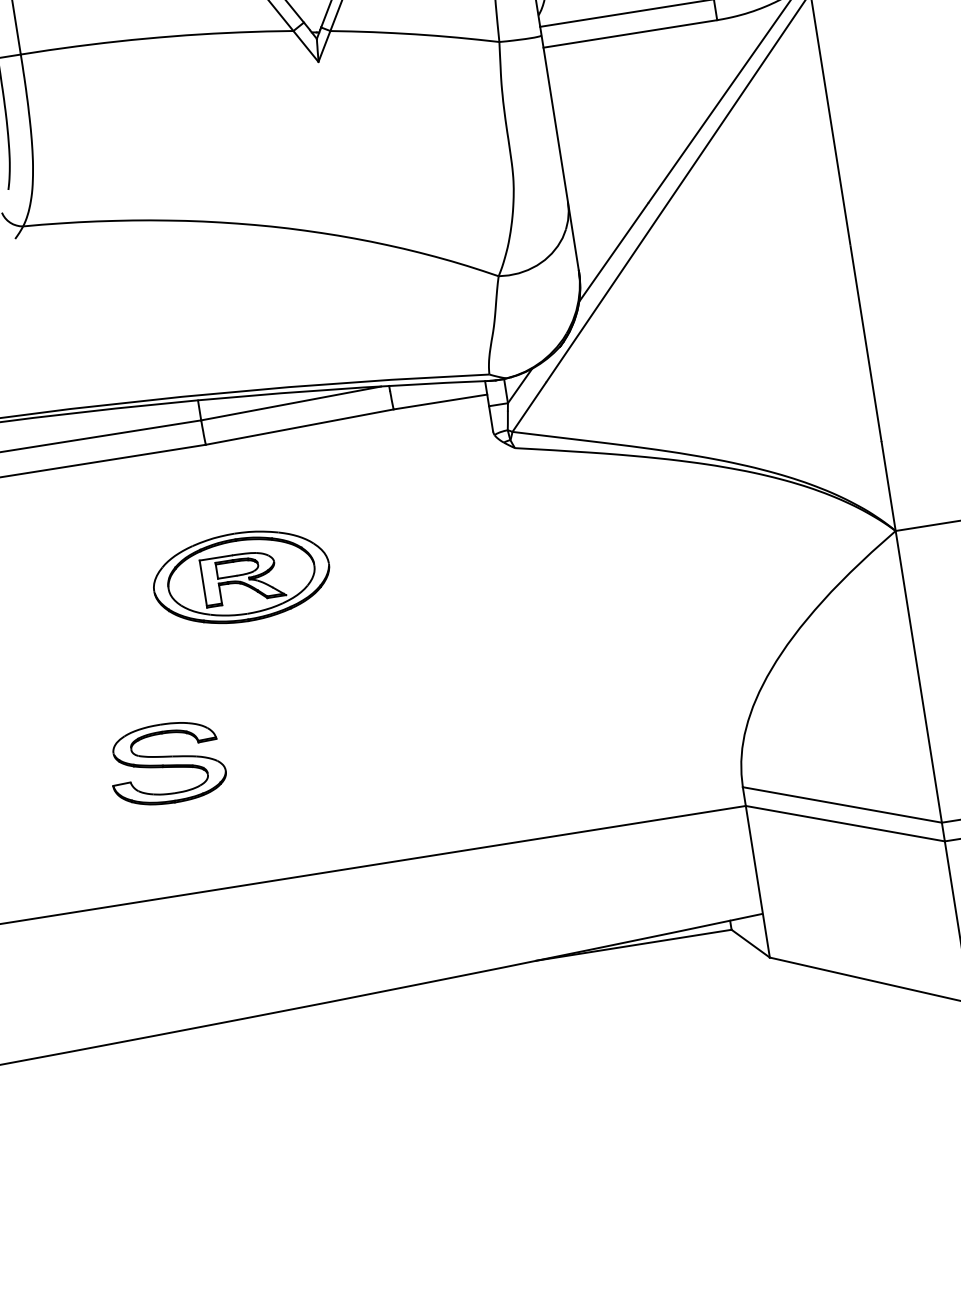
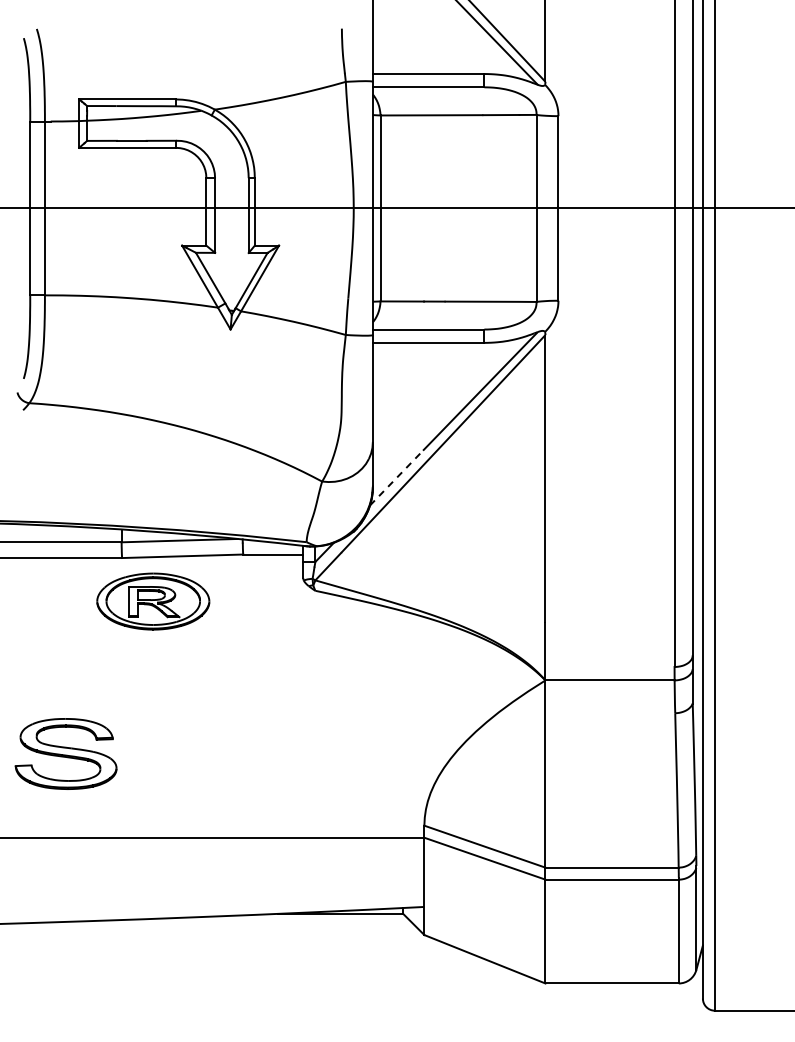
line: (613, 251) -> (396, 477), solid -> dashed
part: (241, 577) -> (153, 601), moved
part: (167, 763) -> (66, 753), size x1.4

